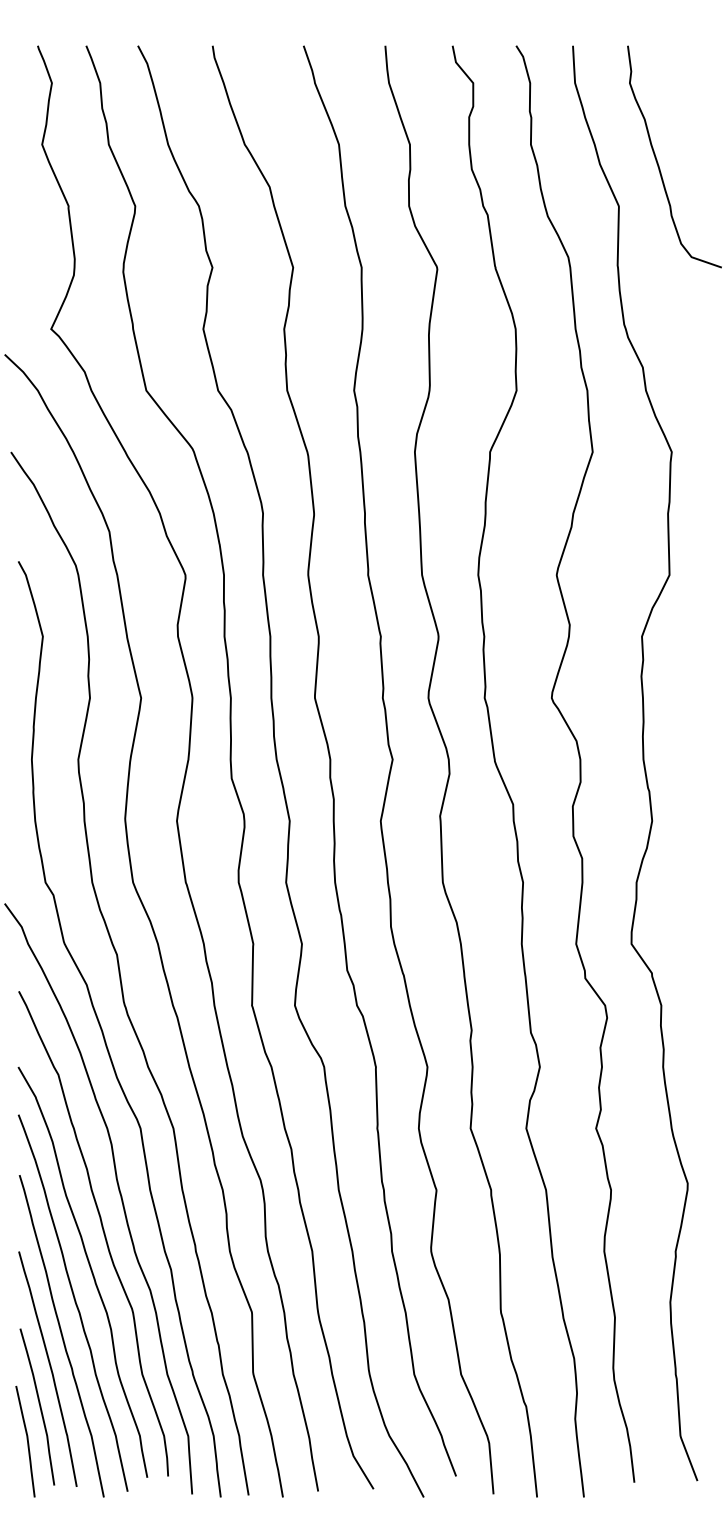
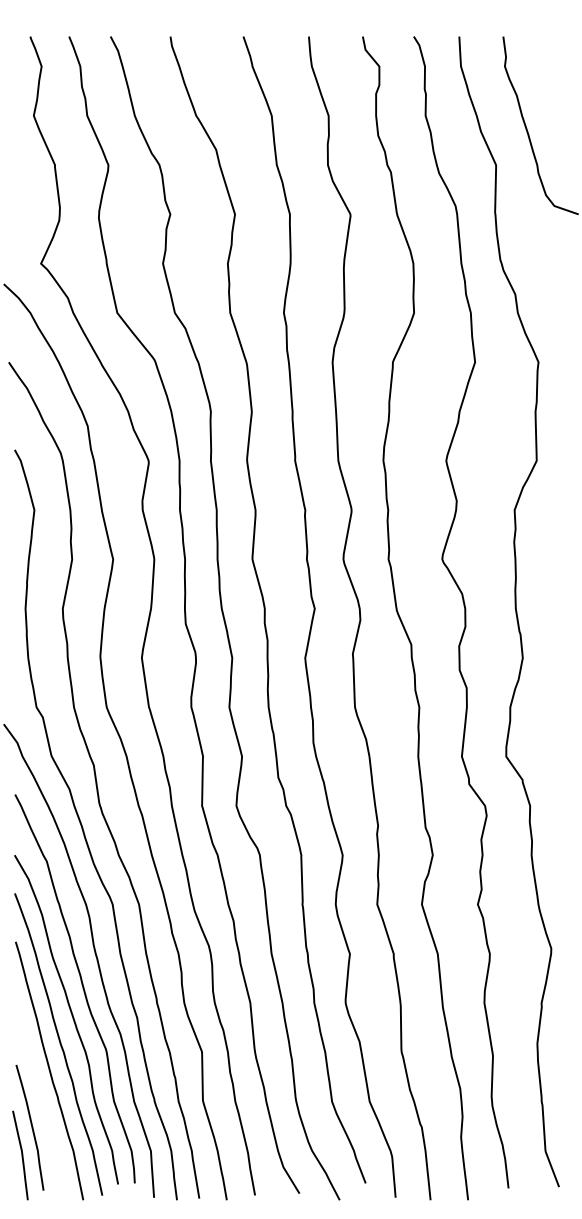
curve: (50, 1369) -> (40, 1097), removed

